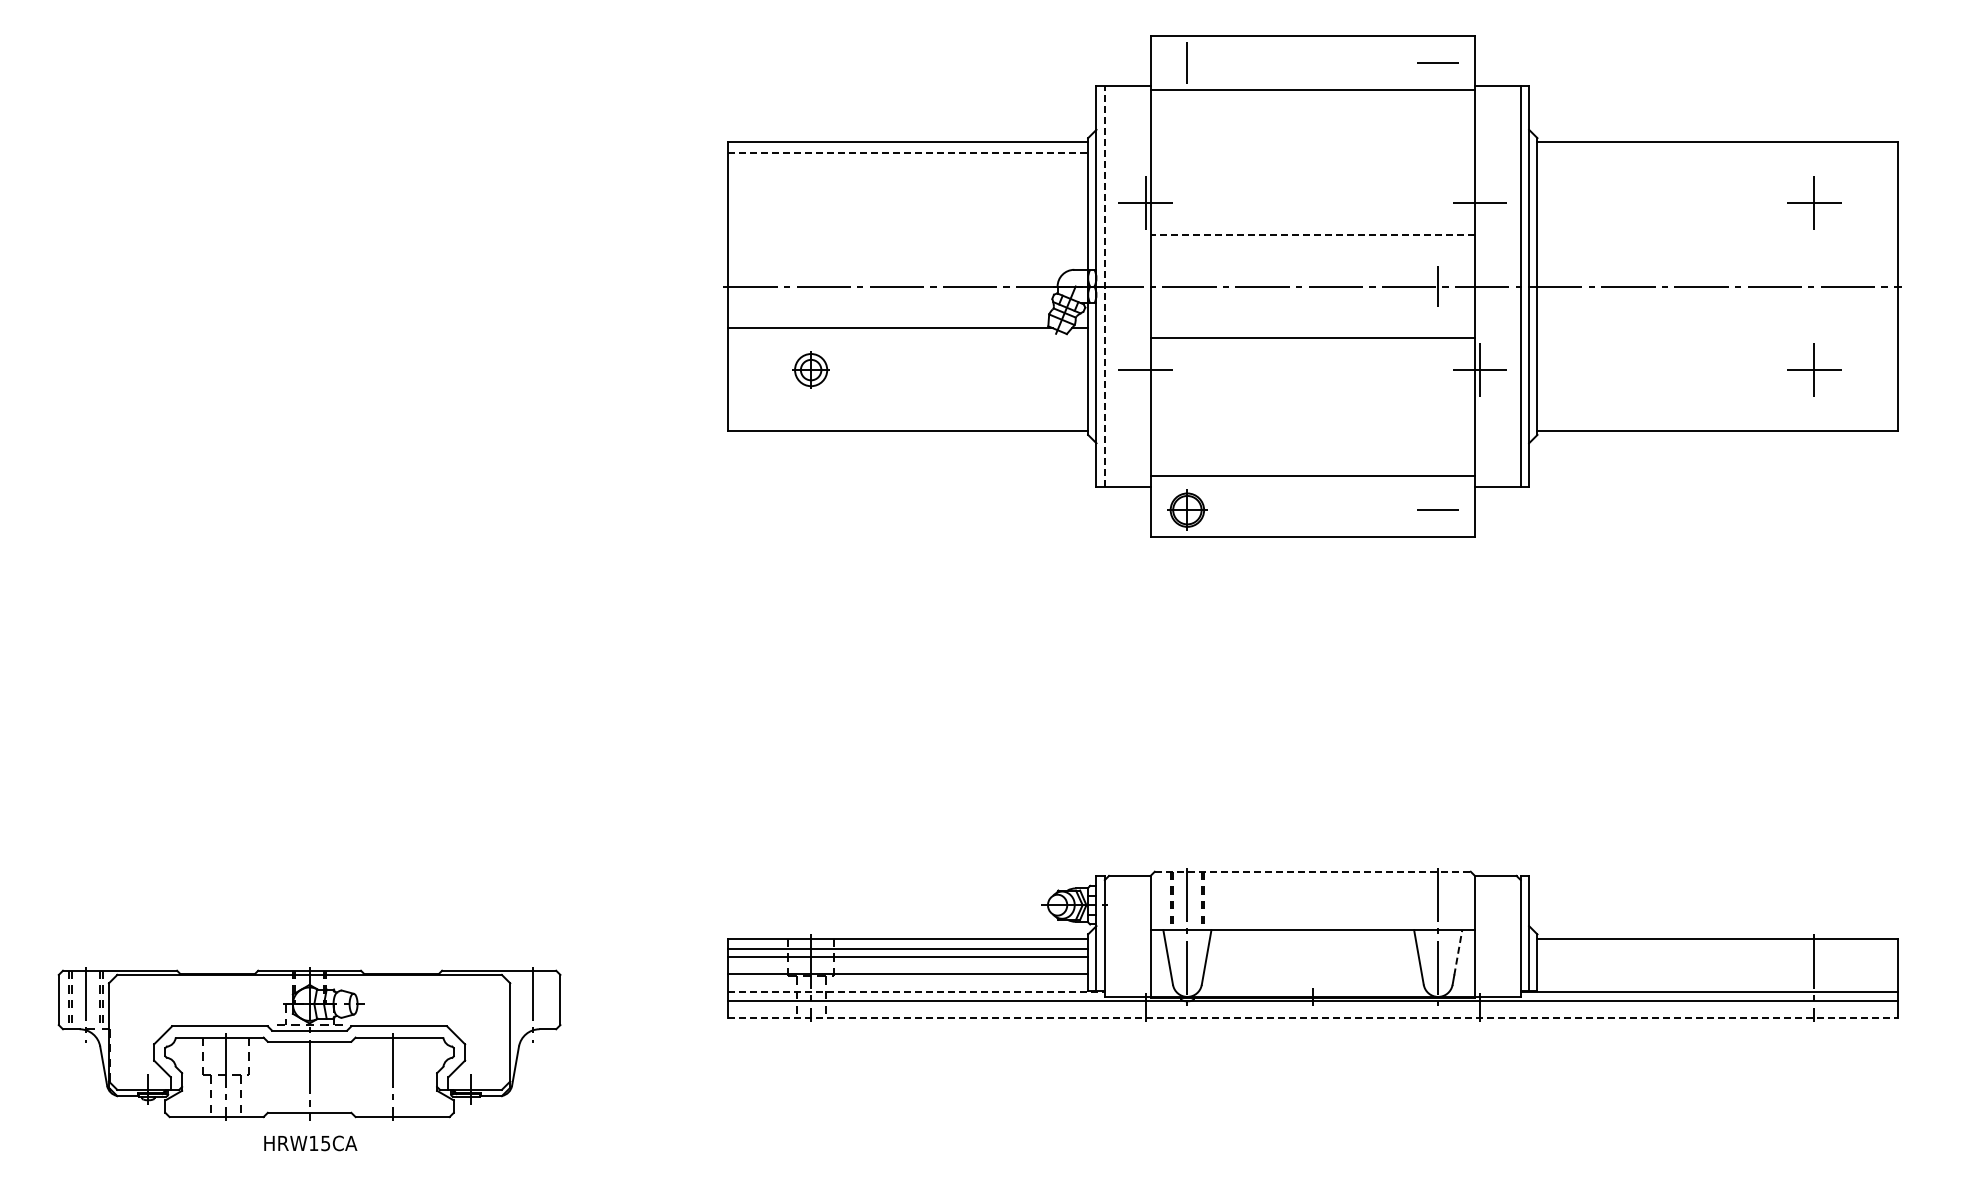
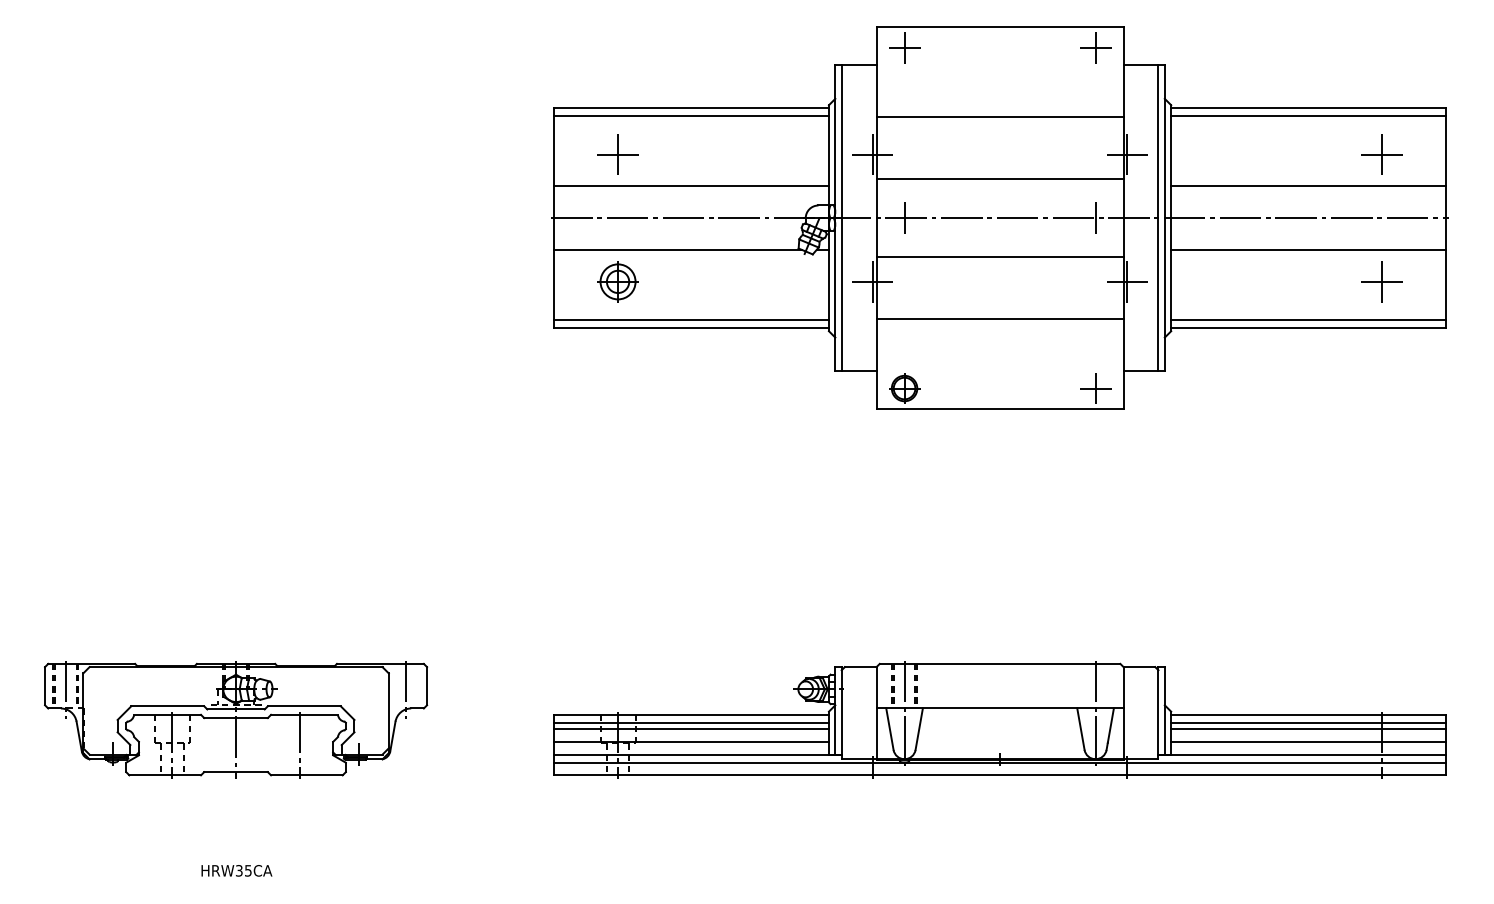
line: (1187, 62) -> (904, 47), added
line: (1438, 62) -> (1095, 47), added
line: (1312, 90) -> (999, 117), moved
line: (908, 152) -> (692, 116), dashed -> solid
line: (1717, 152) -> (1308, 116), added
part: (810, 202) -> (617, 154), added
line: (1479, 202) -> (1127, 154), added
line: (1312, 235) -> (999, 179), dashed -> solid
line: (907, 244) -> (691, 186), added
line: (1717, 244) -> (1308, 186), added
line: (1104, 286) -> (841, 218), dashed -> solid
line: (1187, 286) -> (904, 218), added
line: (1717, 328) -> (1308, 250), added
part: (810, 369) -> (617, 281), size x1.43
line: (1145, 369) -> (872, 281), added
line: (907, 420) -> (691, 320), added
line: (1717, 420) -> (1308, 320), added
line: (1312, 476) -> (999, 319), moved
line: (1438, 510) -> (1095, 388), added
line: (1313, 871) -> (1000, 663), dashed -> solid
line: (1717, 949) -> (1308, 723), added
line: (1458, 952) -> (1111, 725), dashed -> solid
line: (1717, 957) -> (1308, 729), added
line: (1717, 974) -> (1308, 742), added
line: (916, 991) -> (698, 755), dashed -> solid
line: (1313, 1018) -> (1000, 775), dashed -> solid
part: (309, 1043) -> (235, 719), moved
text: (313, 1143) -> (239, 870), HRW15CA -> HRW35CA

